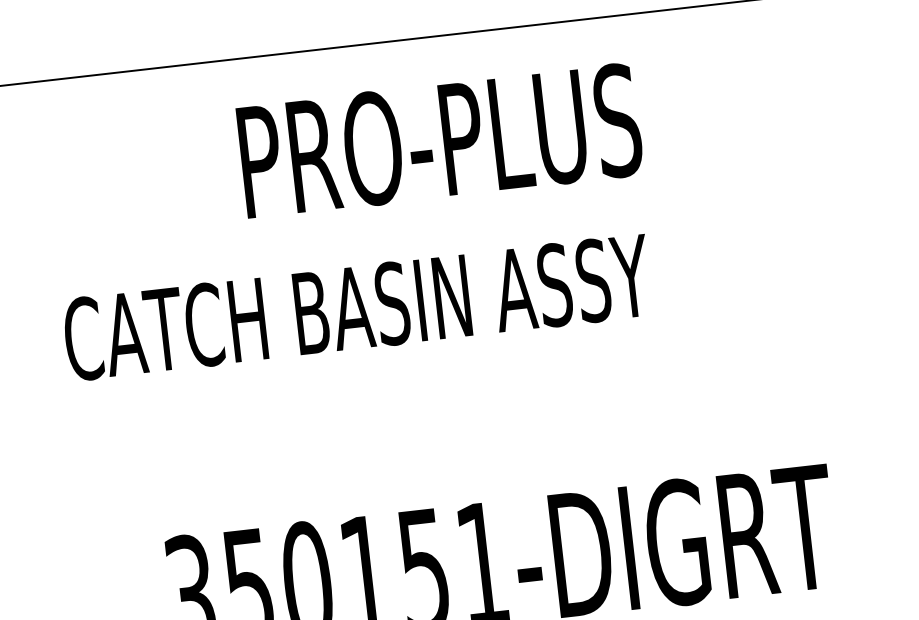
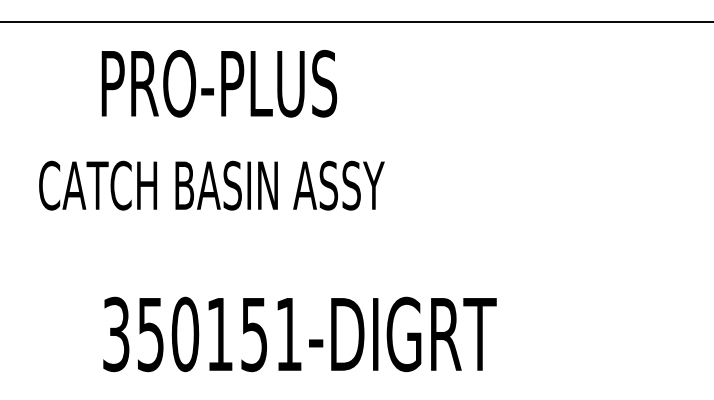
text: (440, 140) -> (219, 83), moved
text: (356, 307) -> (211, 185), moved

